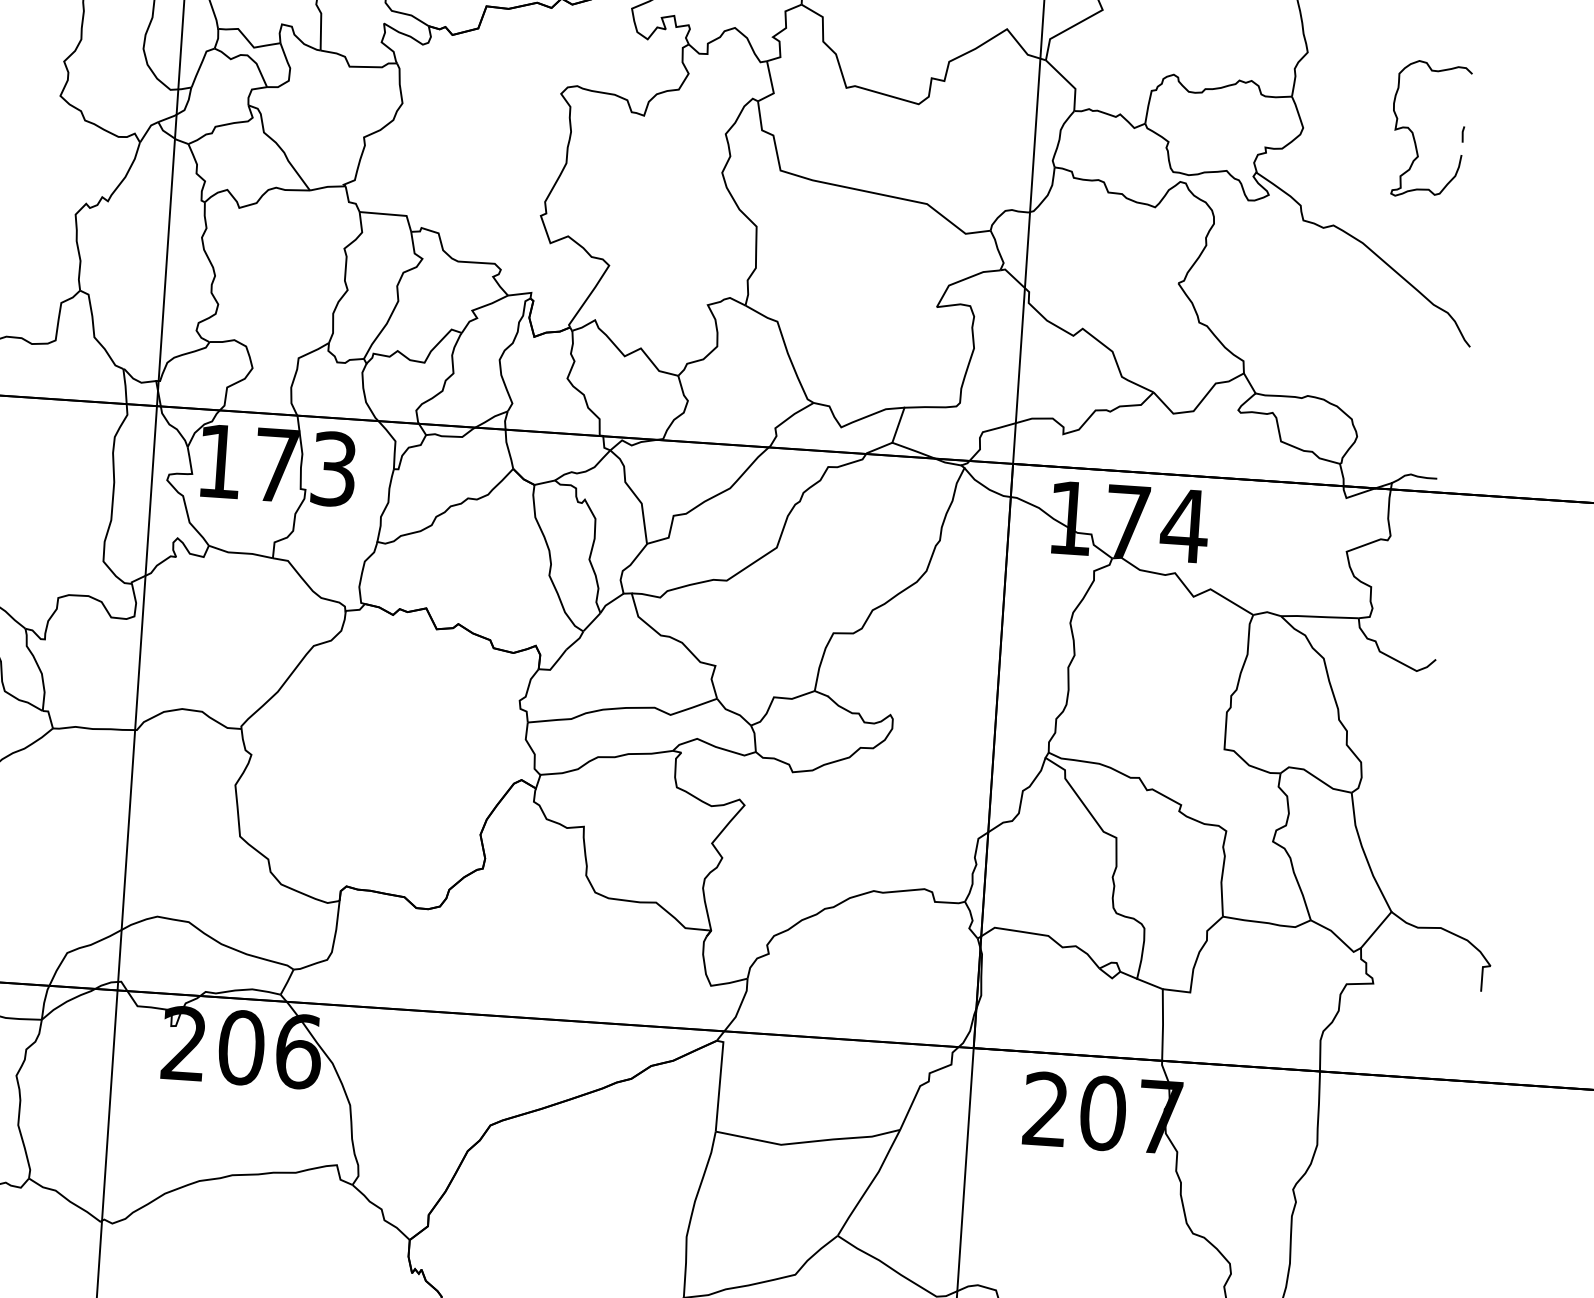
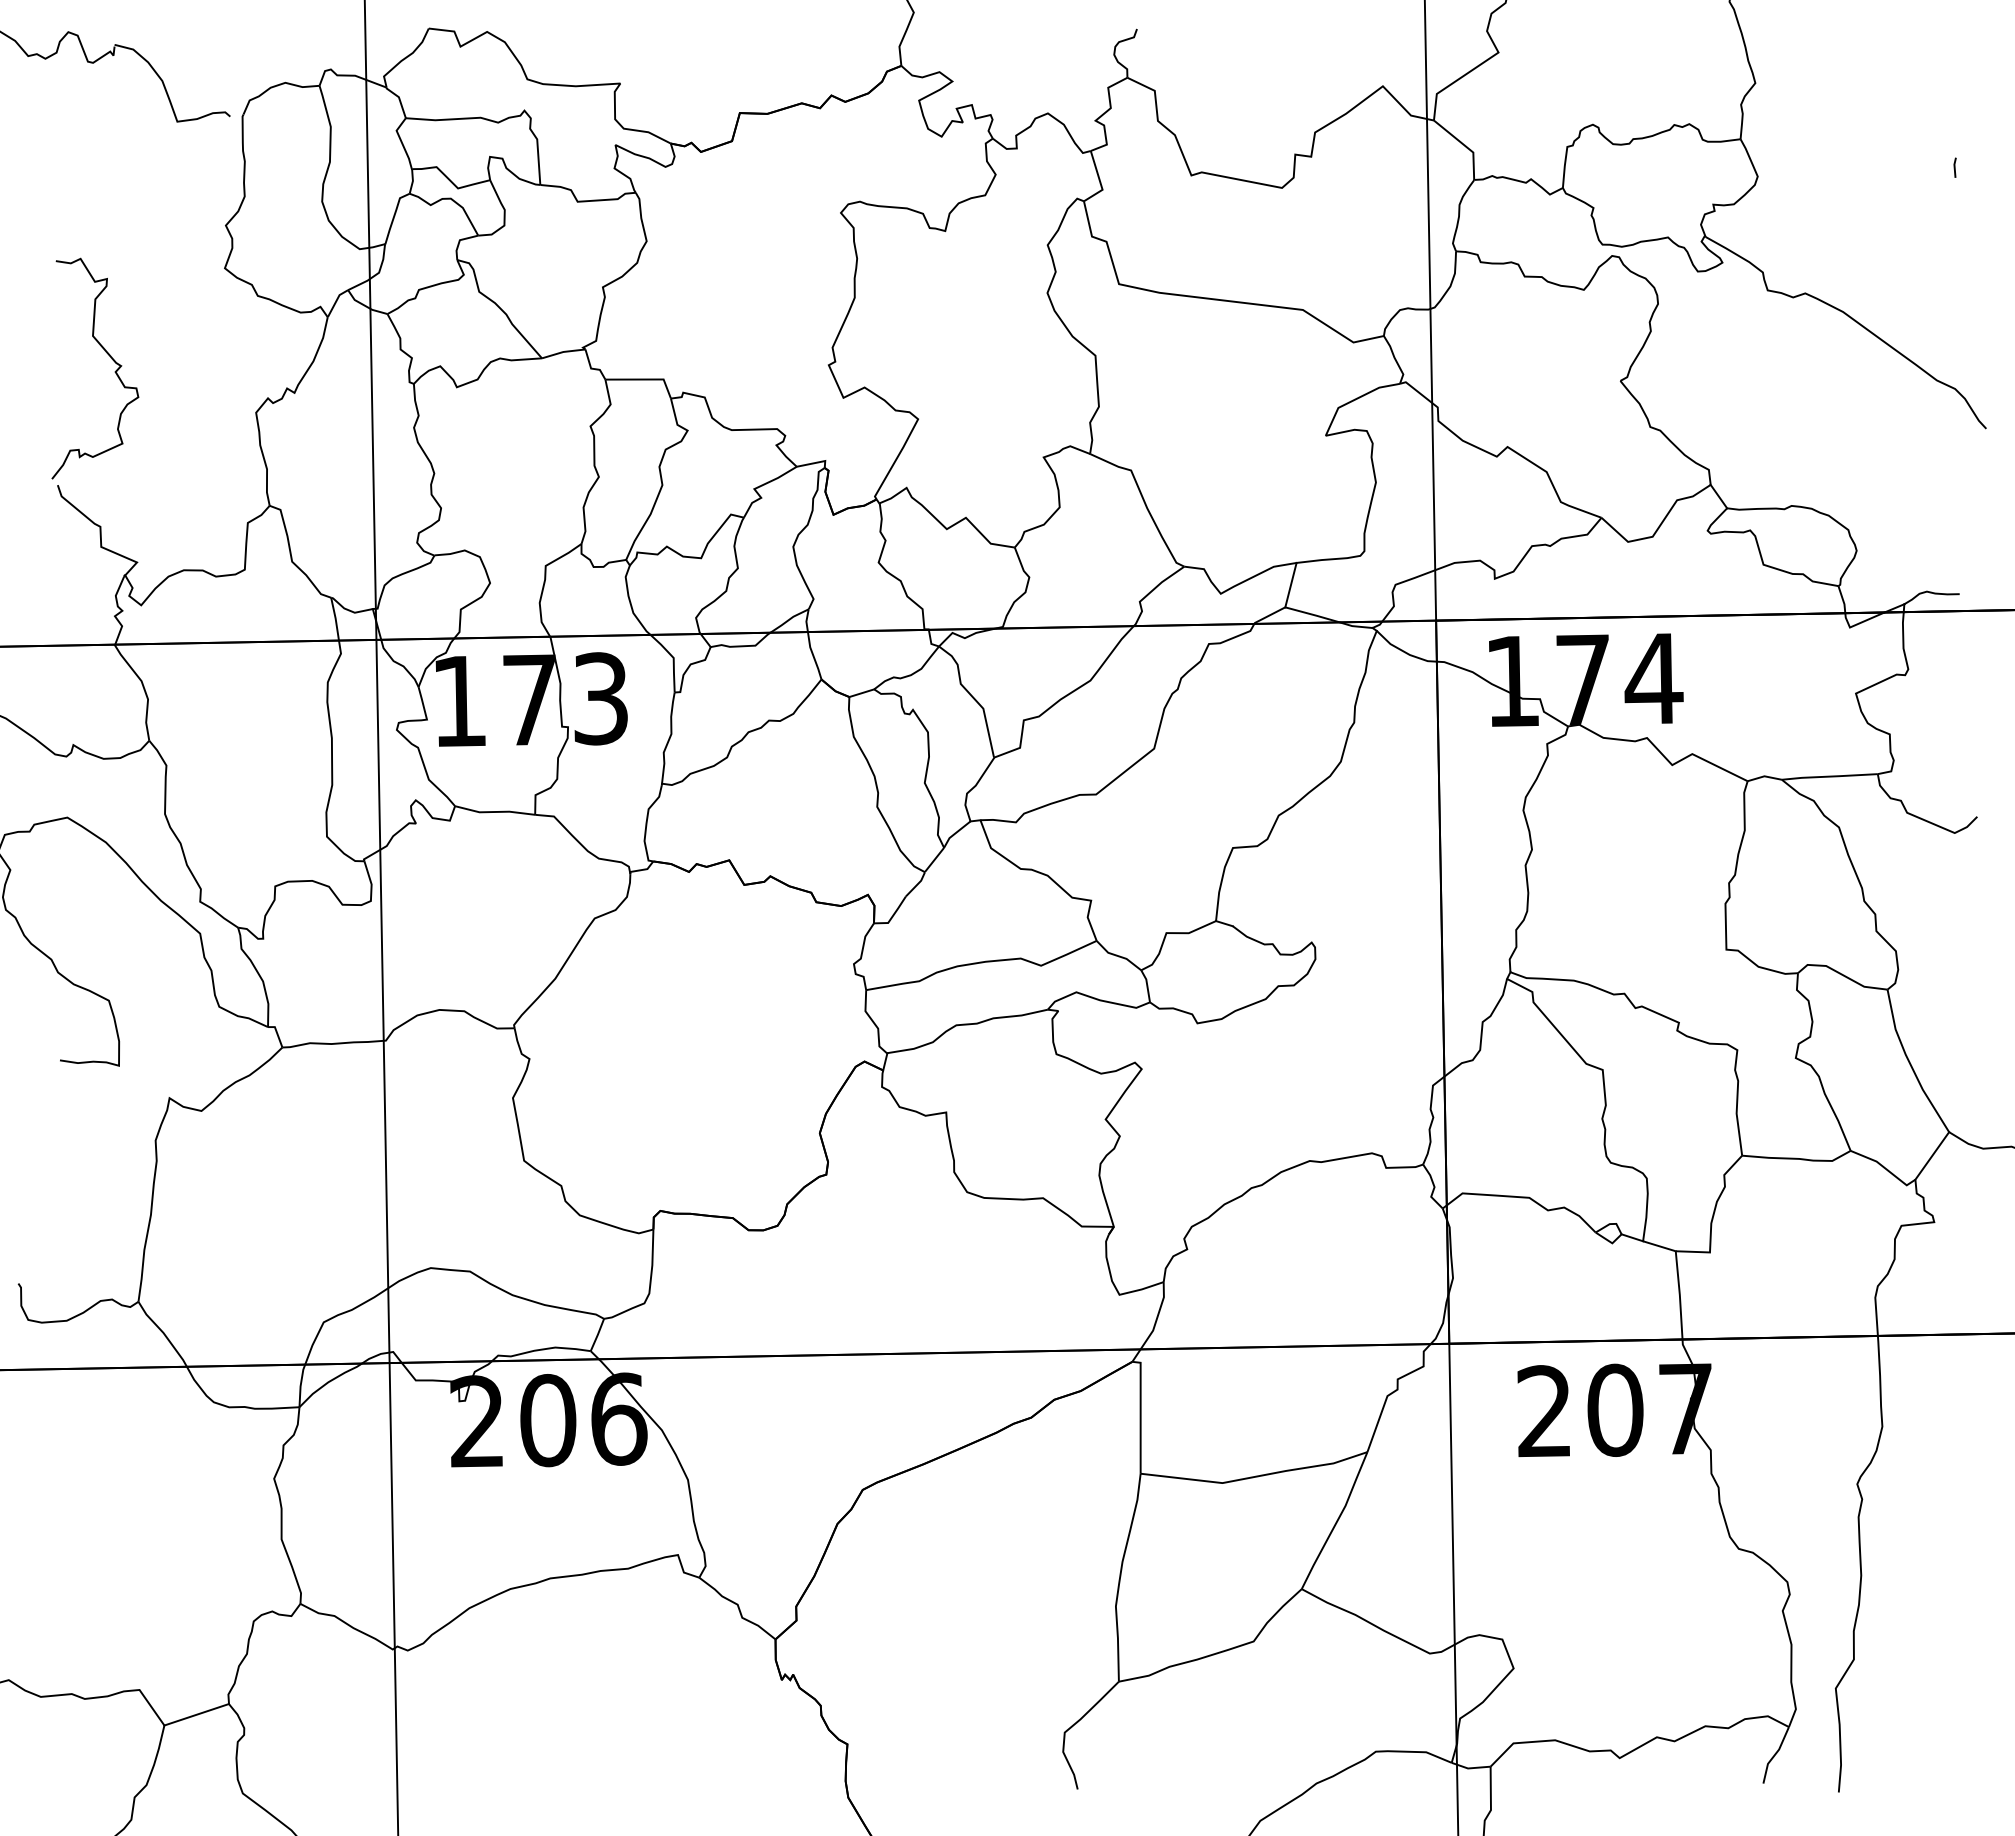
curve: (1413, 134) -> (1894, 172), removed

